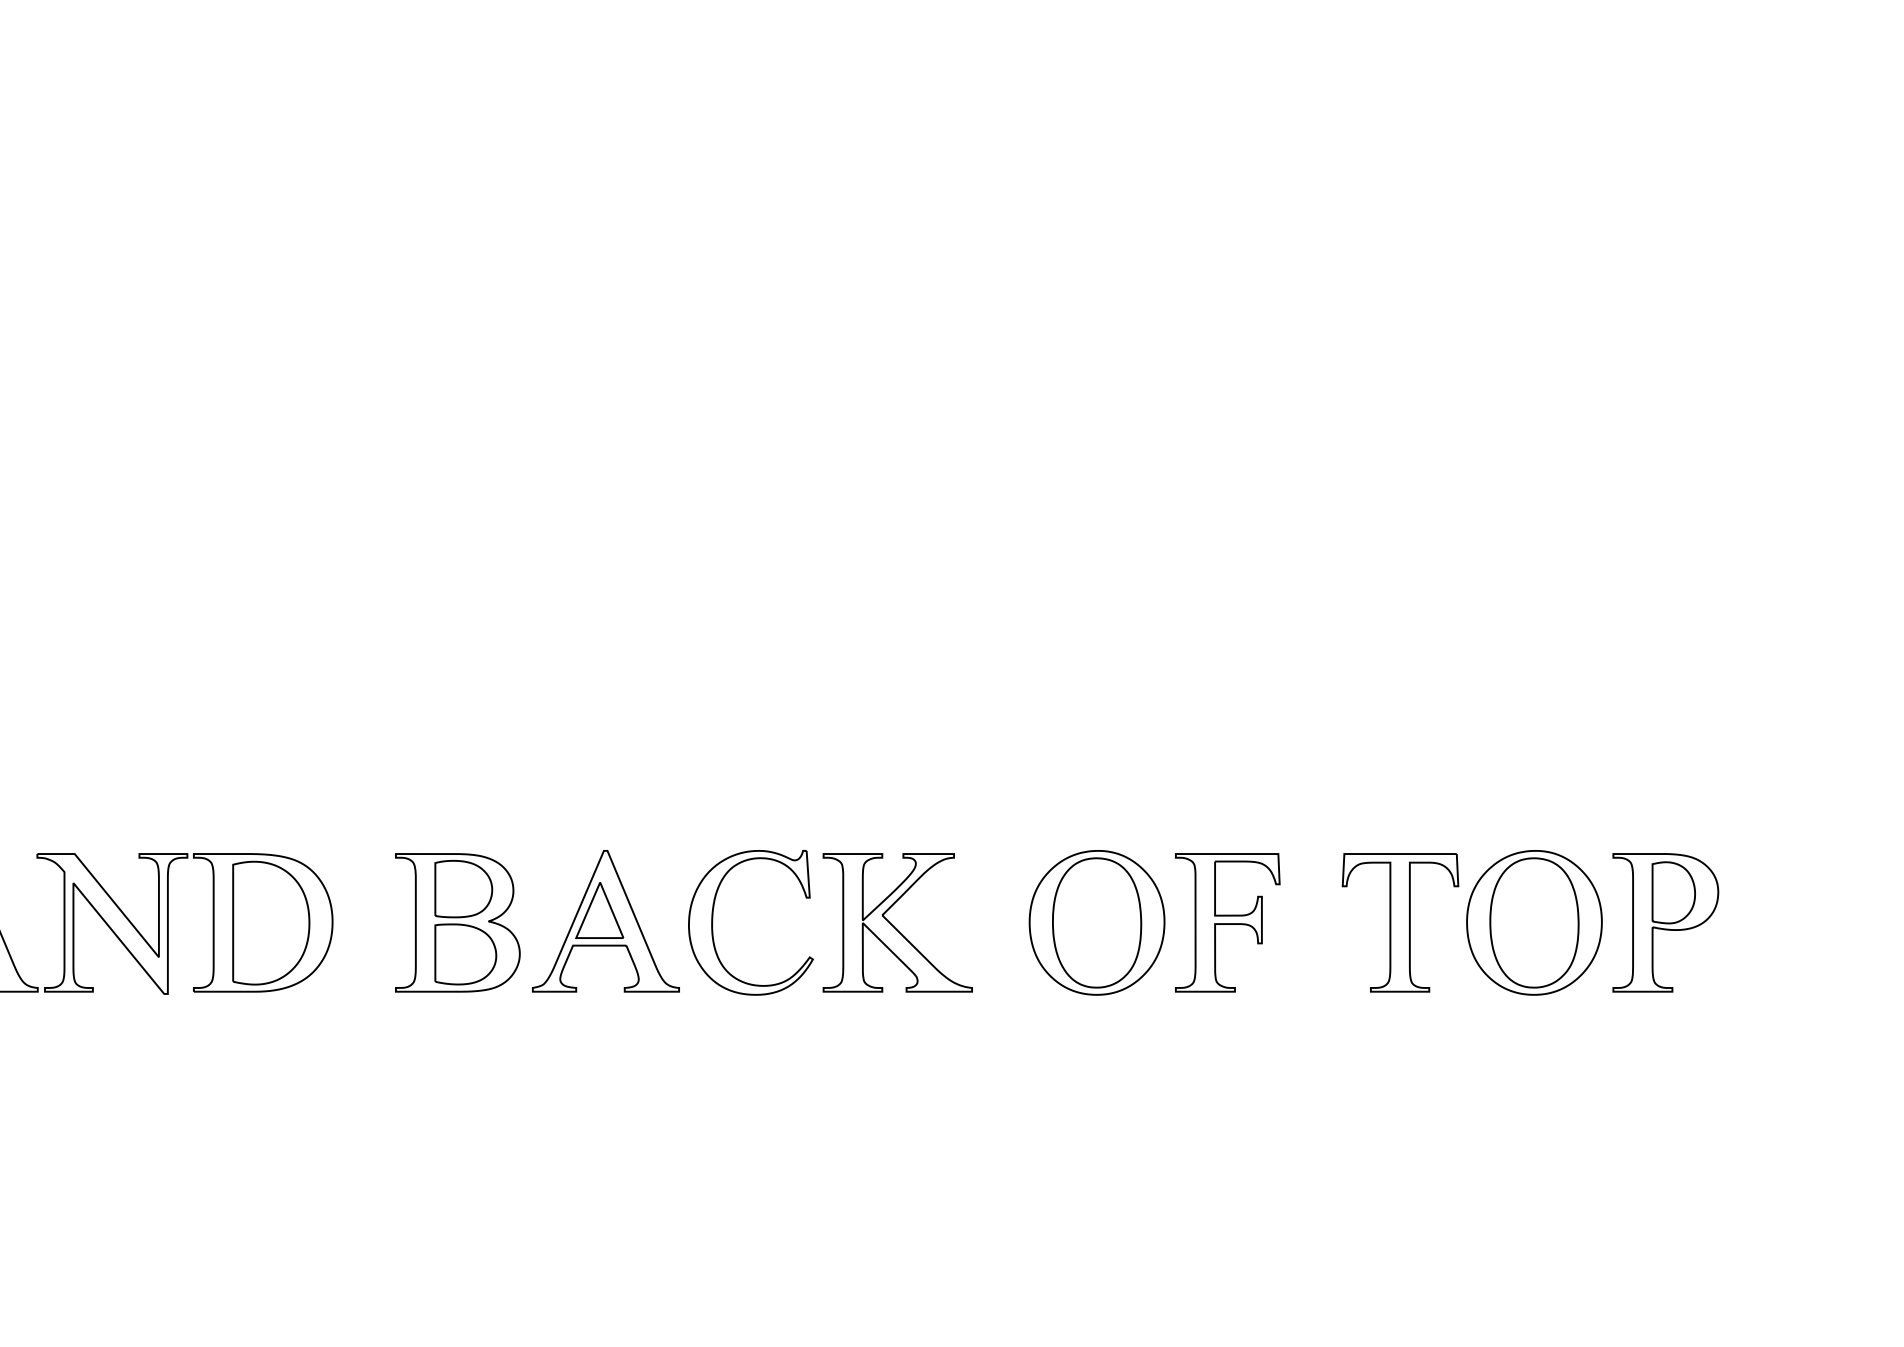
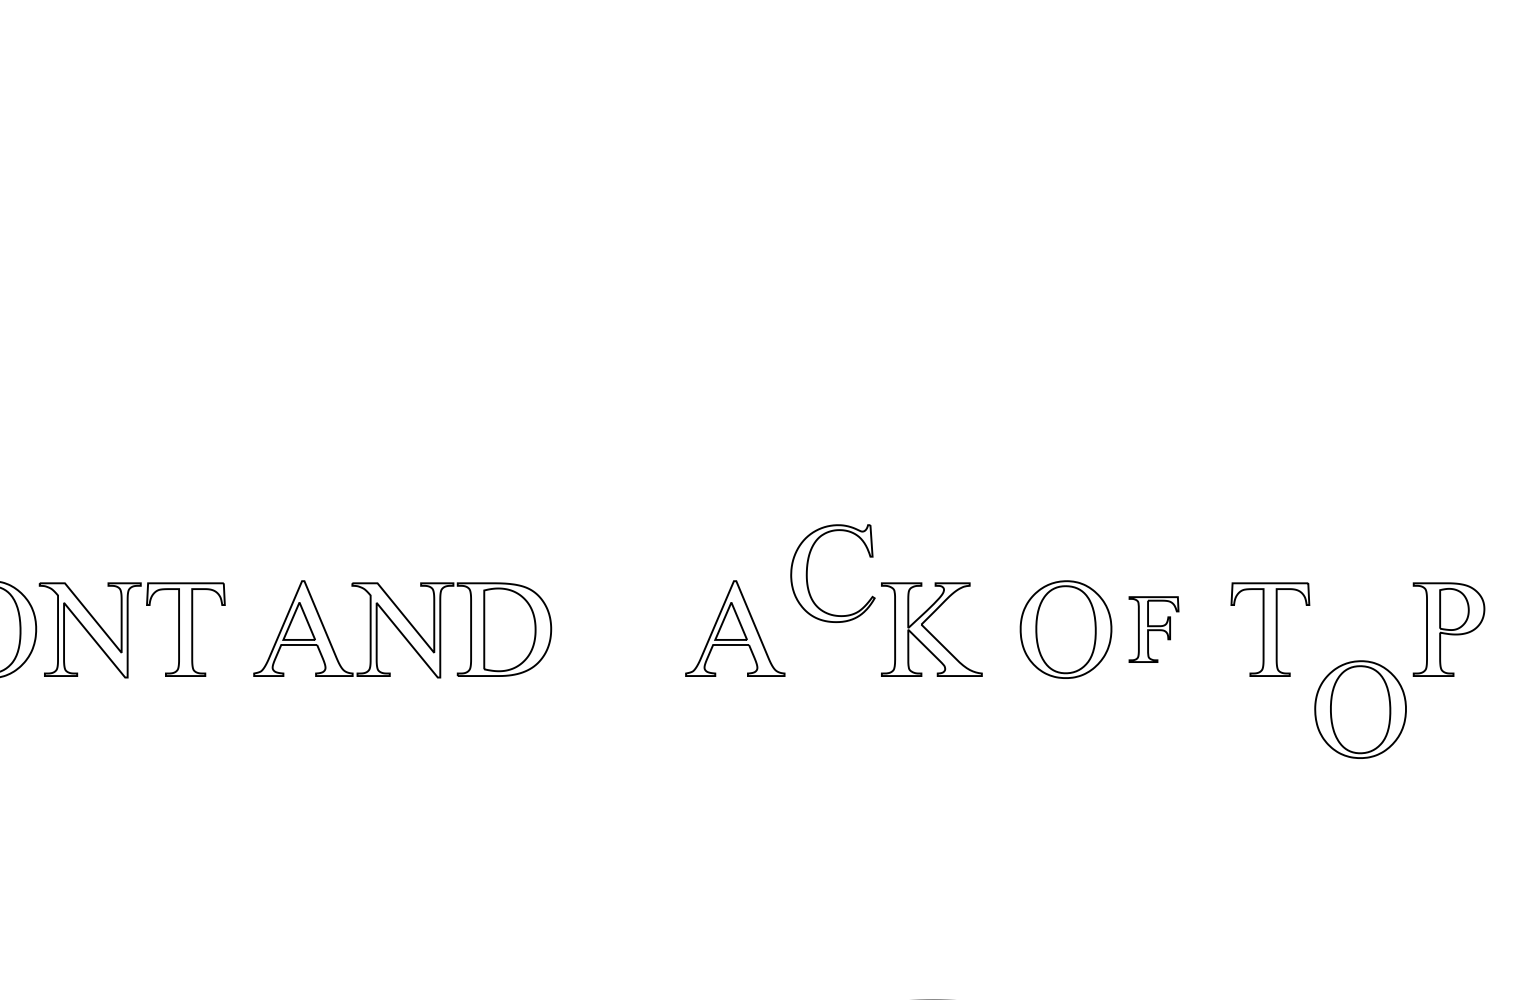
part: (714, 912) -> (808, 566), moved
part: (457, 922) -> (635, 629), removed
part: (1226, 922) -> (1153, 629), size x0.7
part: (1534, 922) -> (1360, 709), moved

